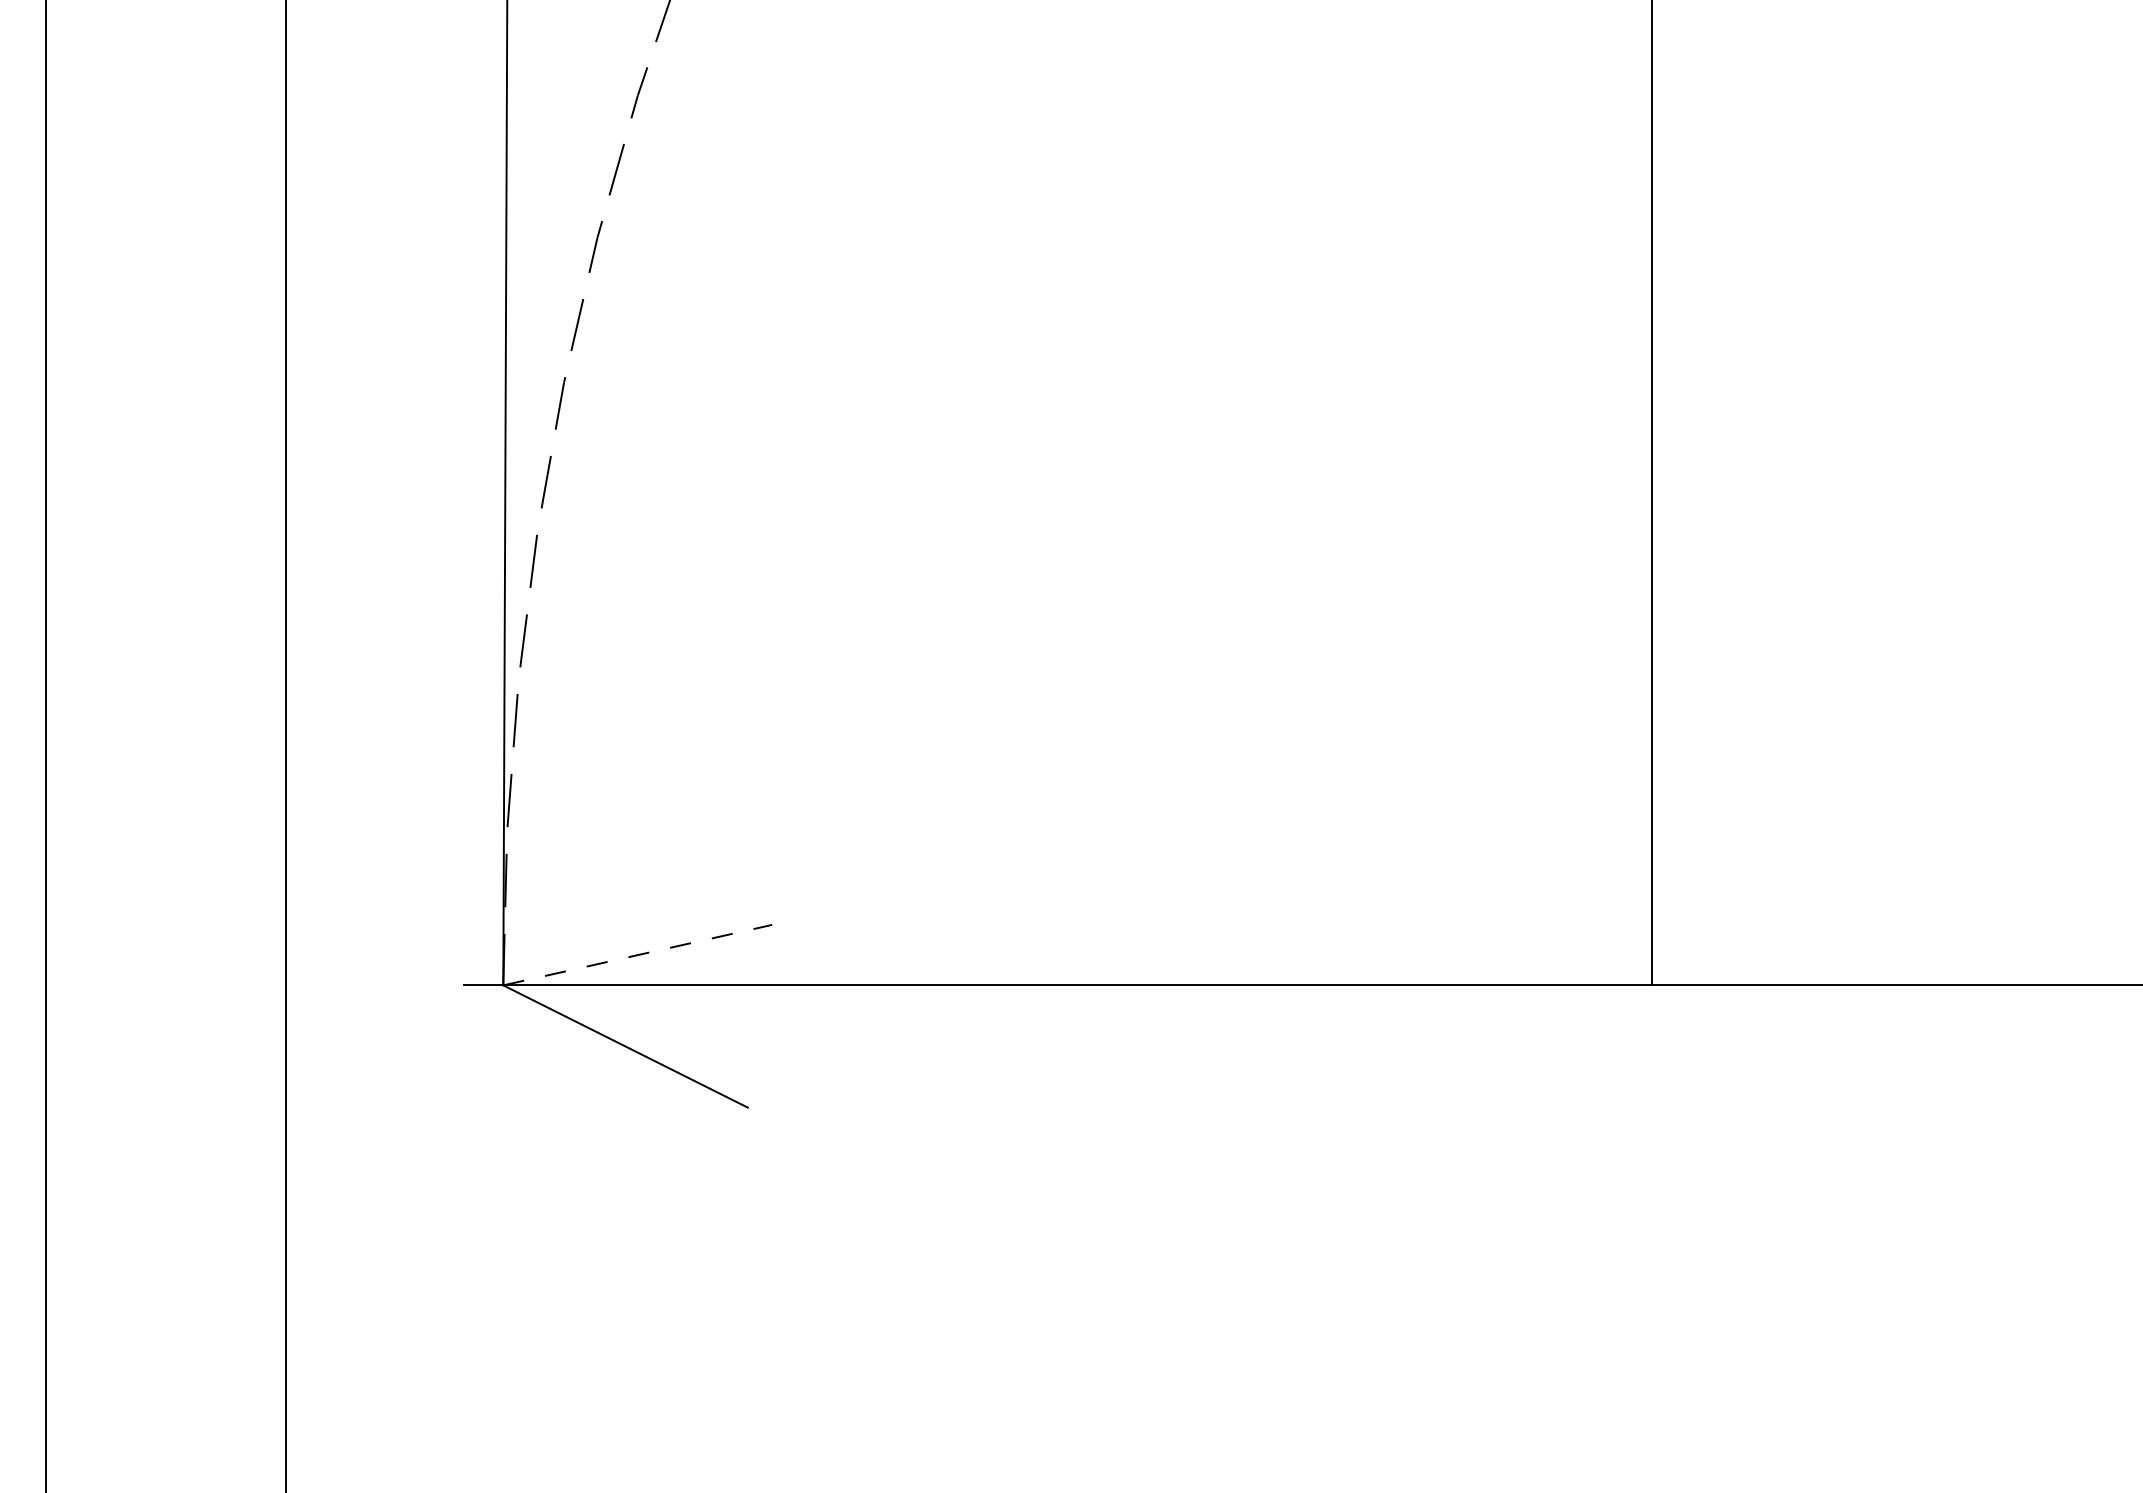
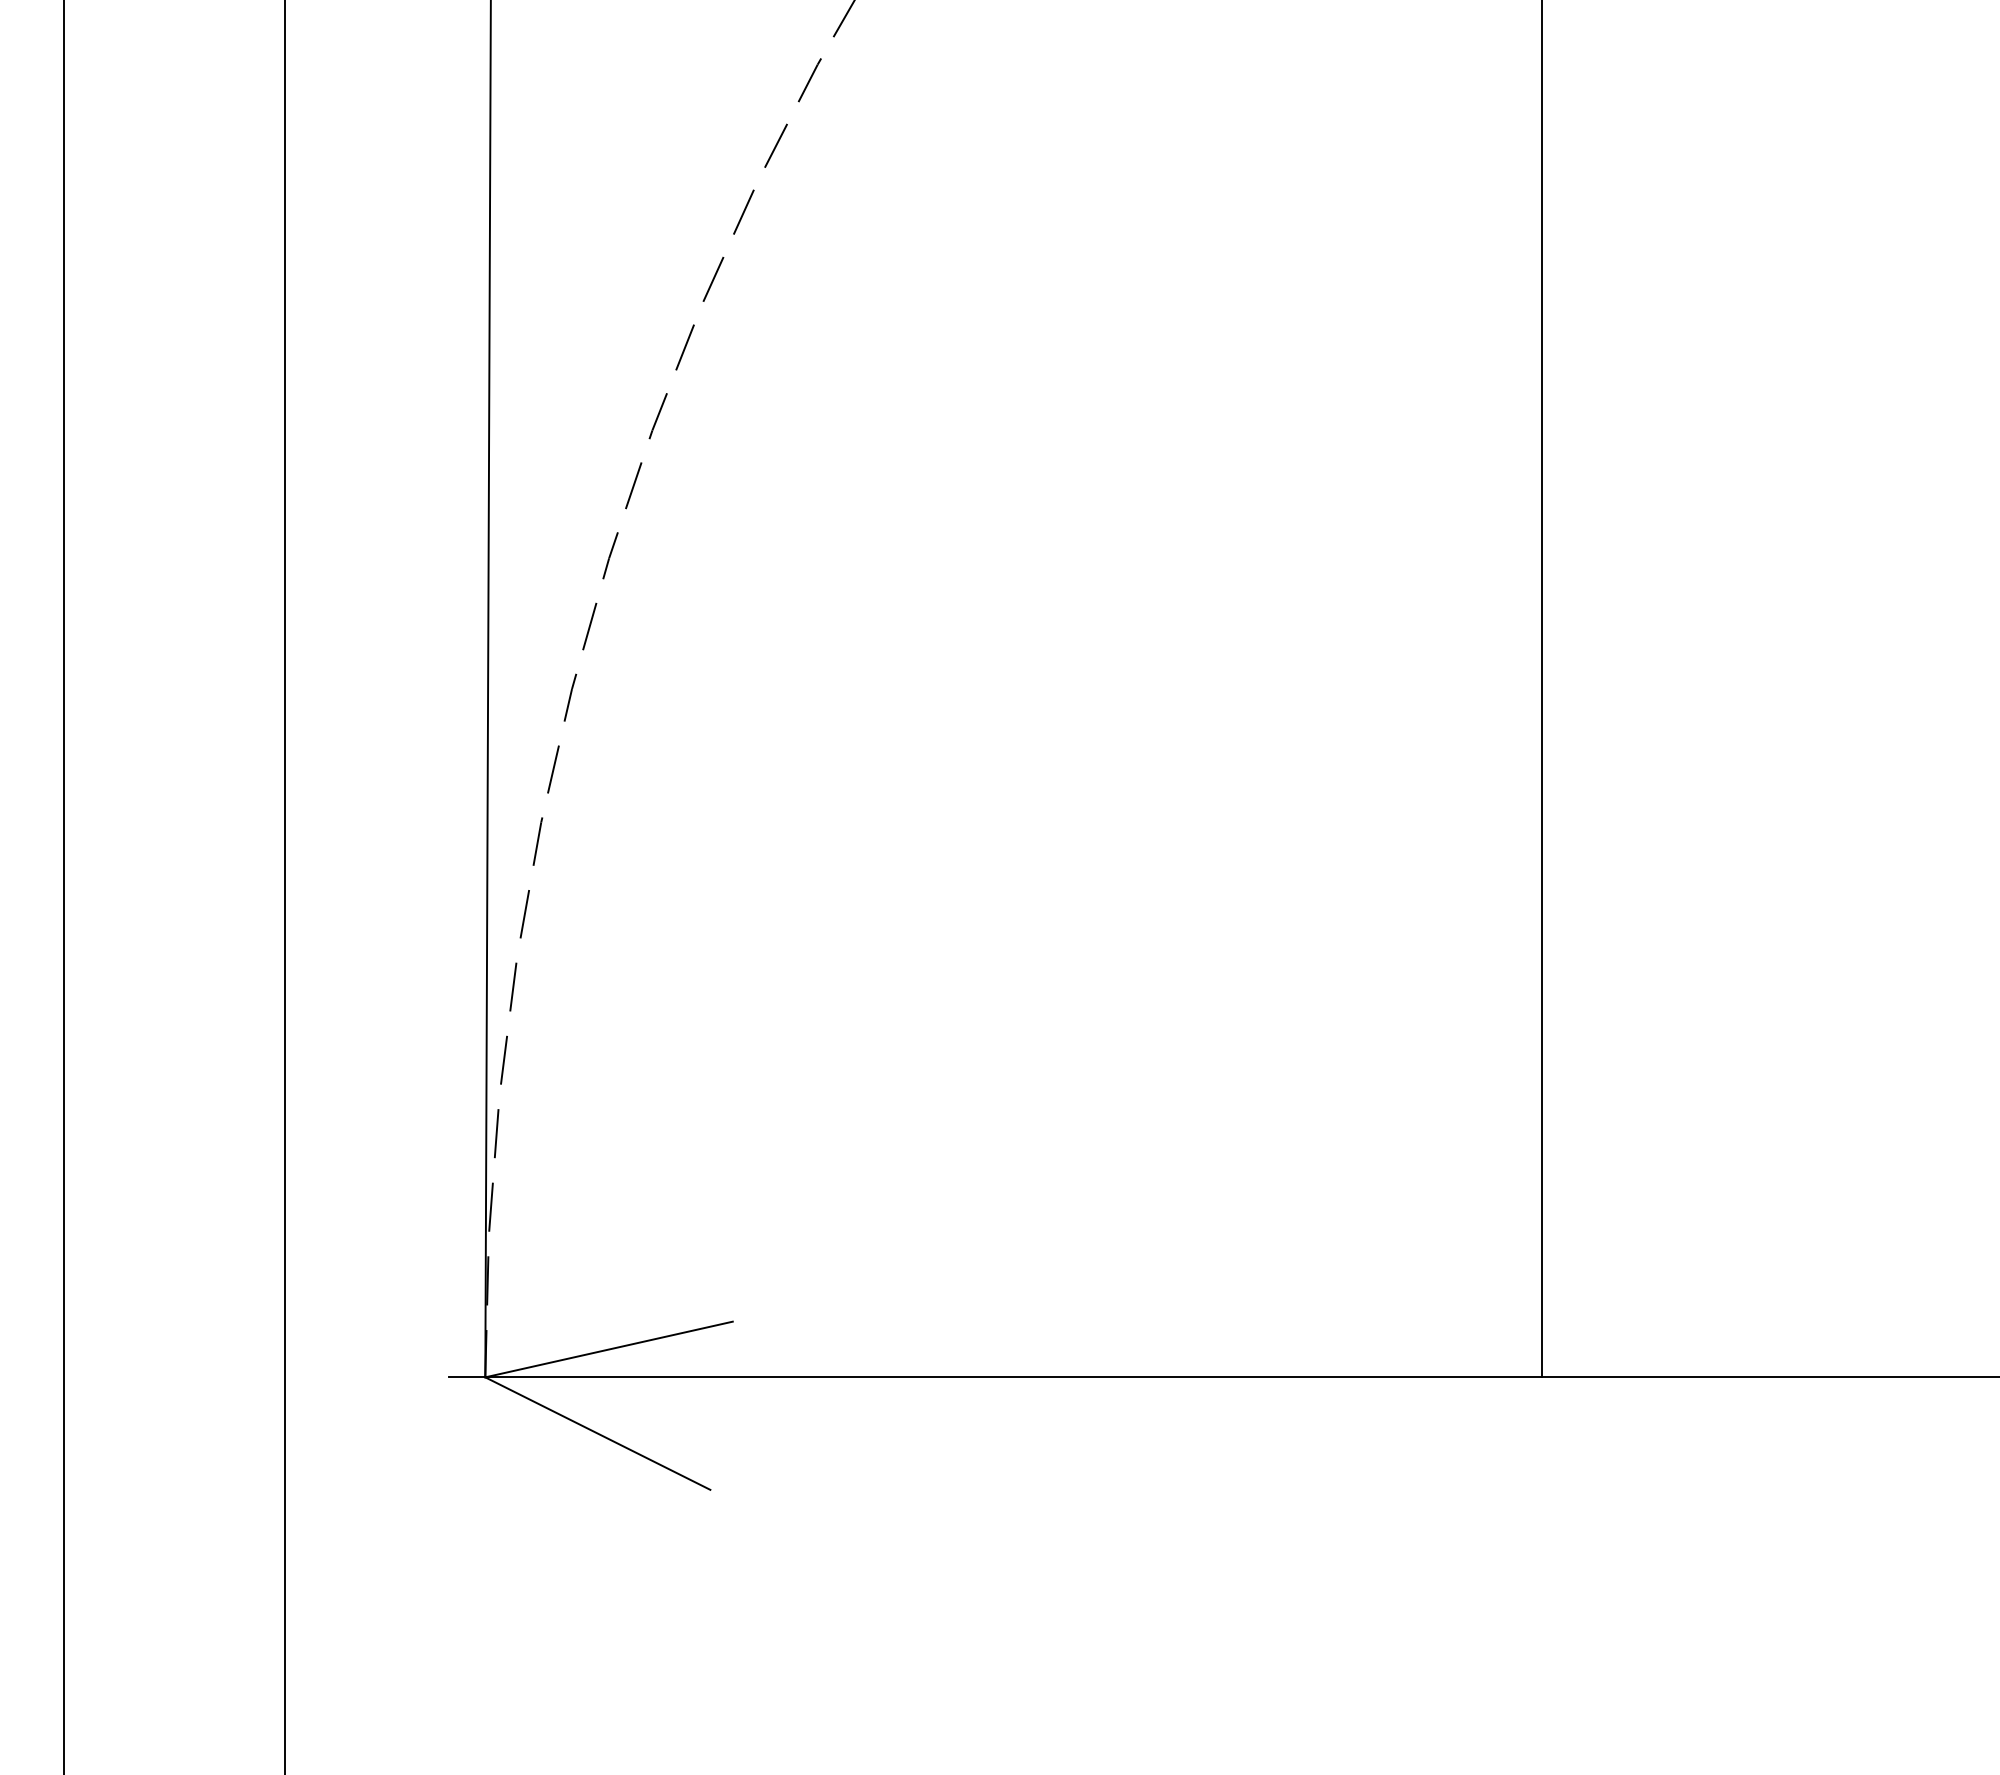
line: (638, 955) -> (609, 1349), dashed -> solid

